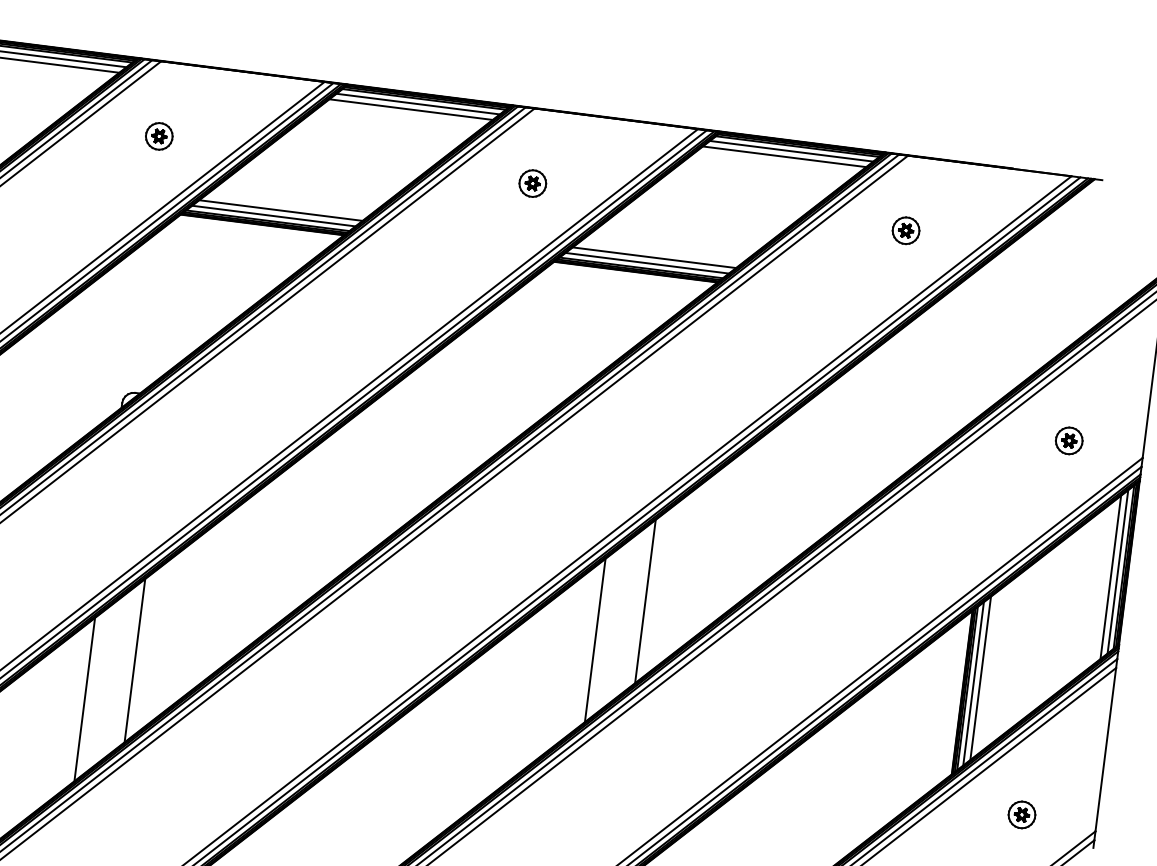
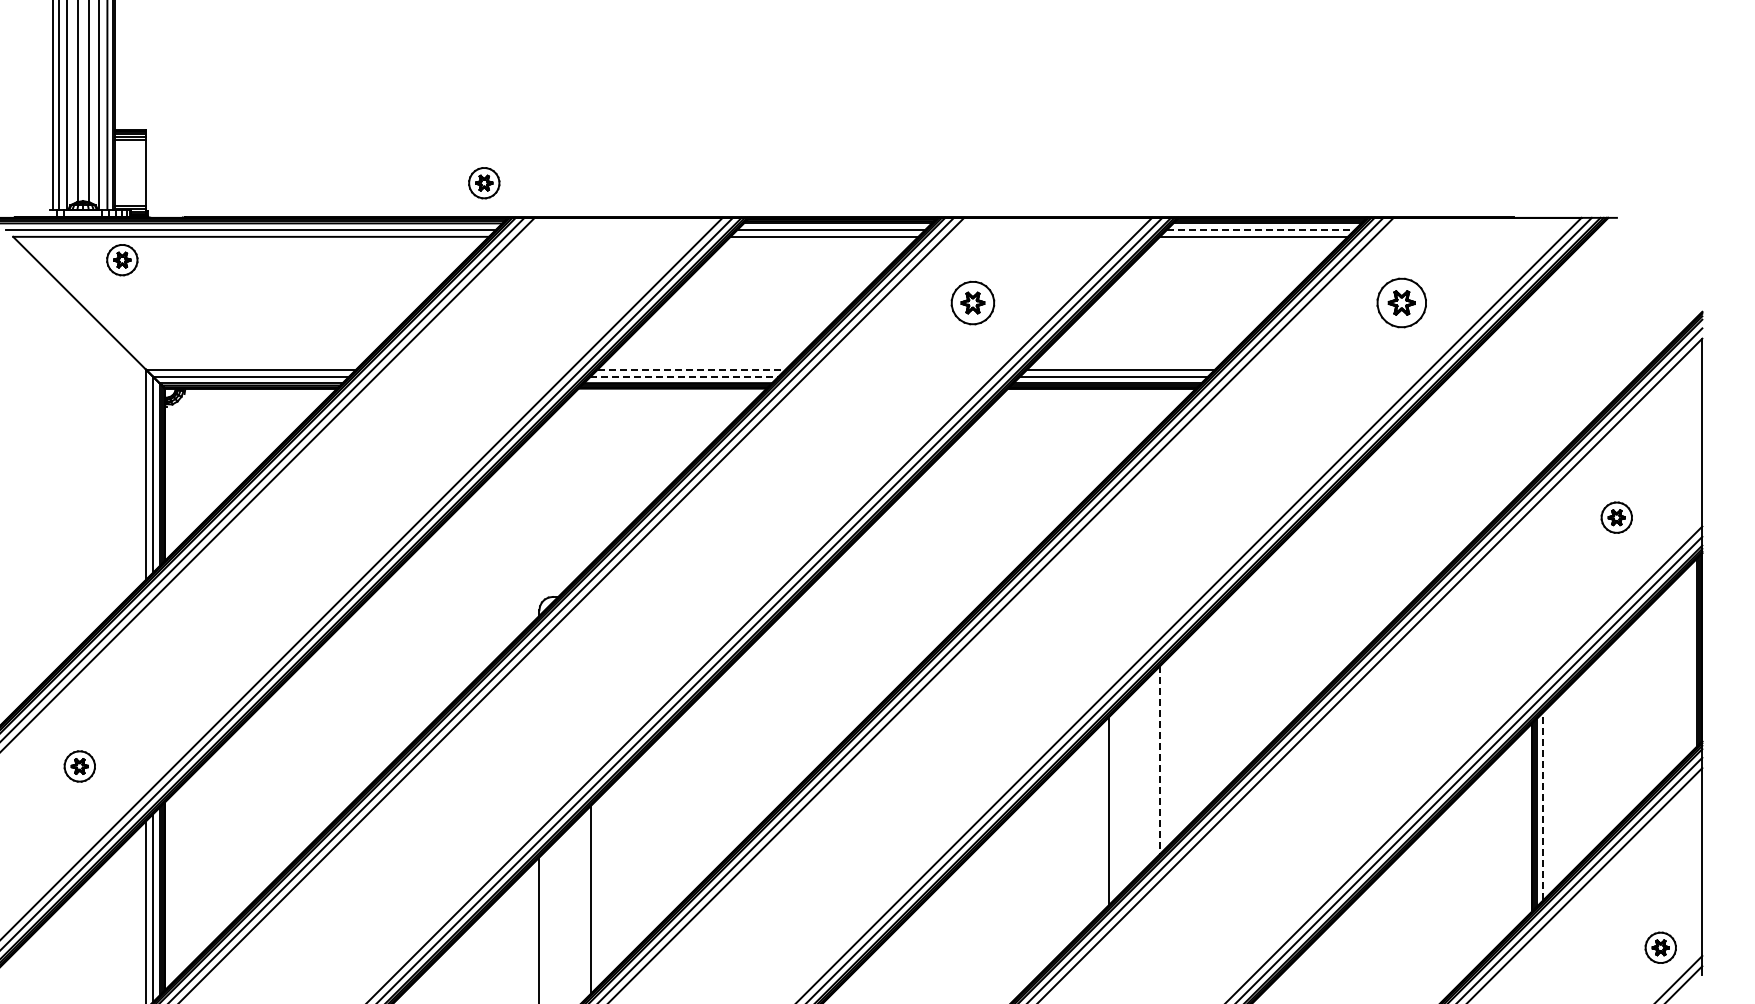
part: (159, 136) -> (484, 183), moved
line: (791, 151) -> (1261, 229), solid -> dashed
part: (532, 183) -> (972, 303), size x1.4
line: (280, 210) -> (691, 369), solid -> dashed
line: (274, 215) -> (684, 376), solid -> dashed
part: (906, 231) -> (1402, 303), size x1.6
line: (1117, 571) -> (1690, 658), removed
line: (1110, 577) -> (1683, 666), removed
line: (645, 601) -> (1160, 760), solid -> dashed
line: (980, 678) -> (1550, 799), removed
line: (973, 683) -> (1543, 806), solid -> dashed
part: (1021, 814) -> (1660, 947), moved

